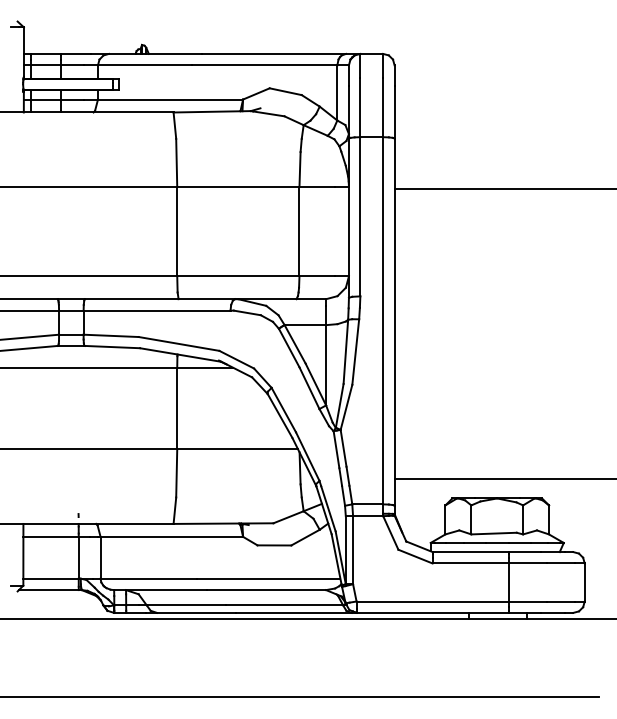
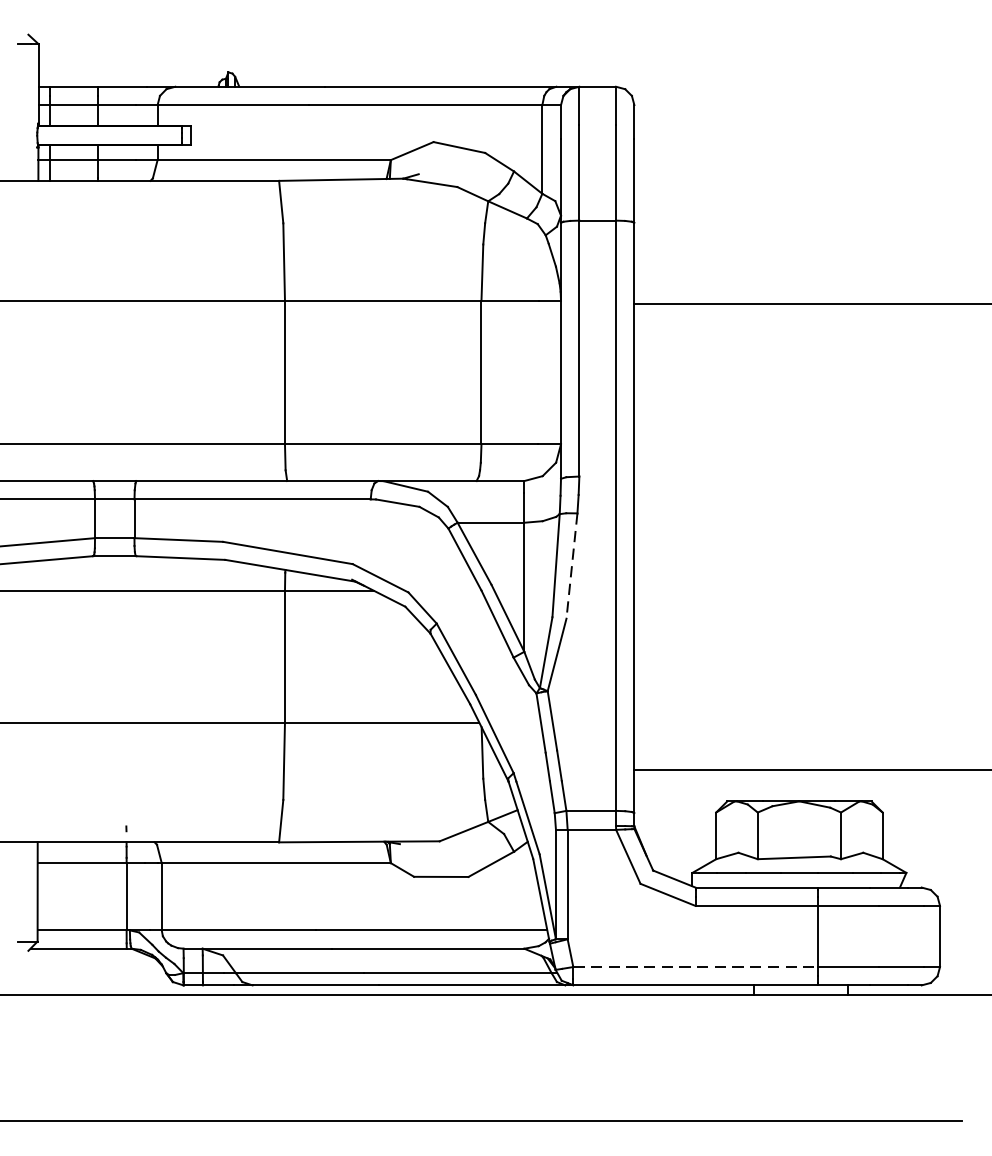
line: (355, 352) -> (571, 566), solid -> dashed
line: (433, 601) -> (696, 967), solid -> dashed

